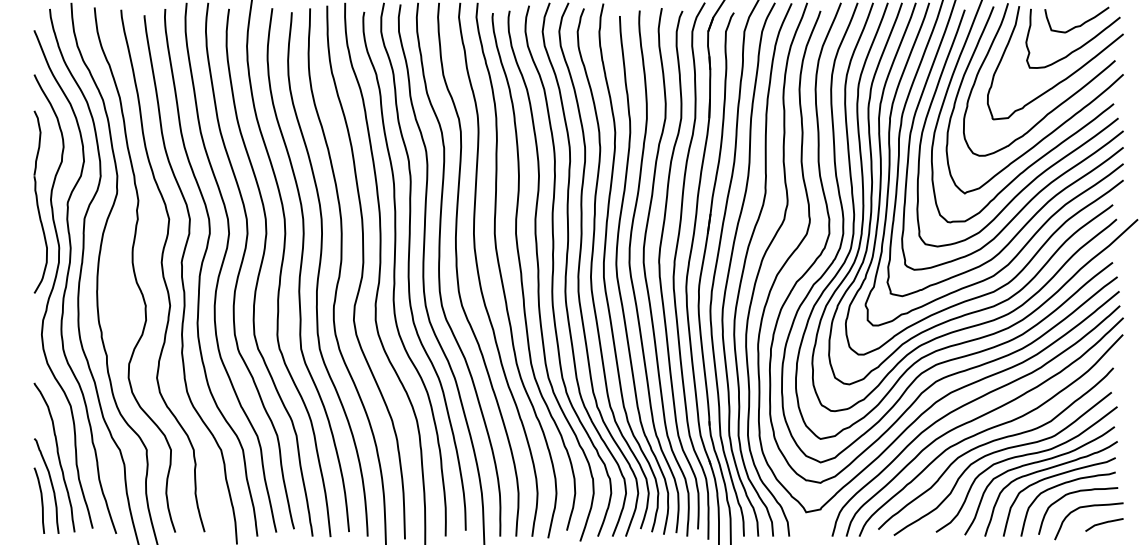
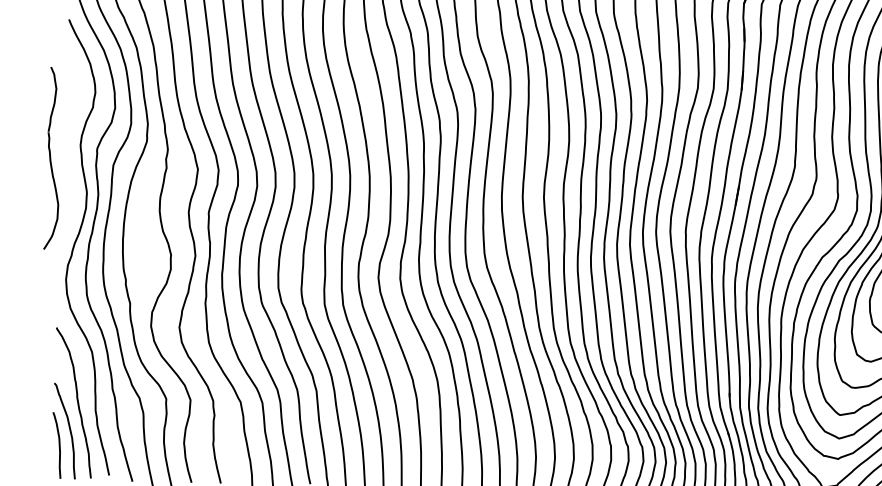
part: (40, 201) -> (53, 157), moved

